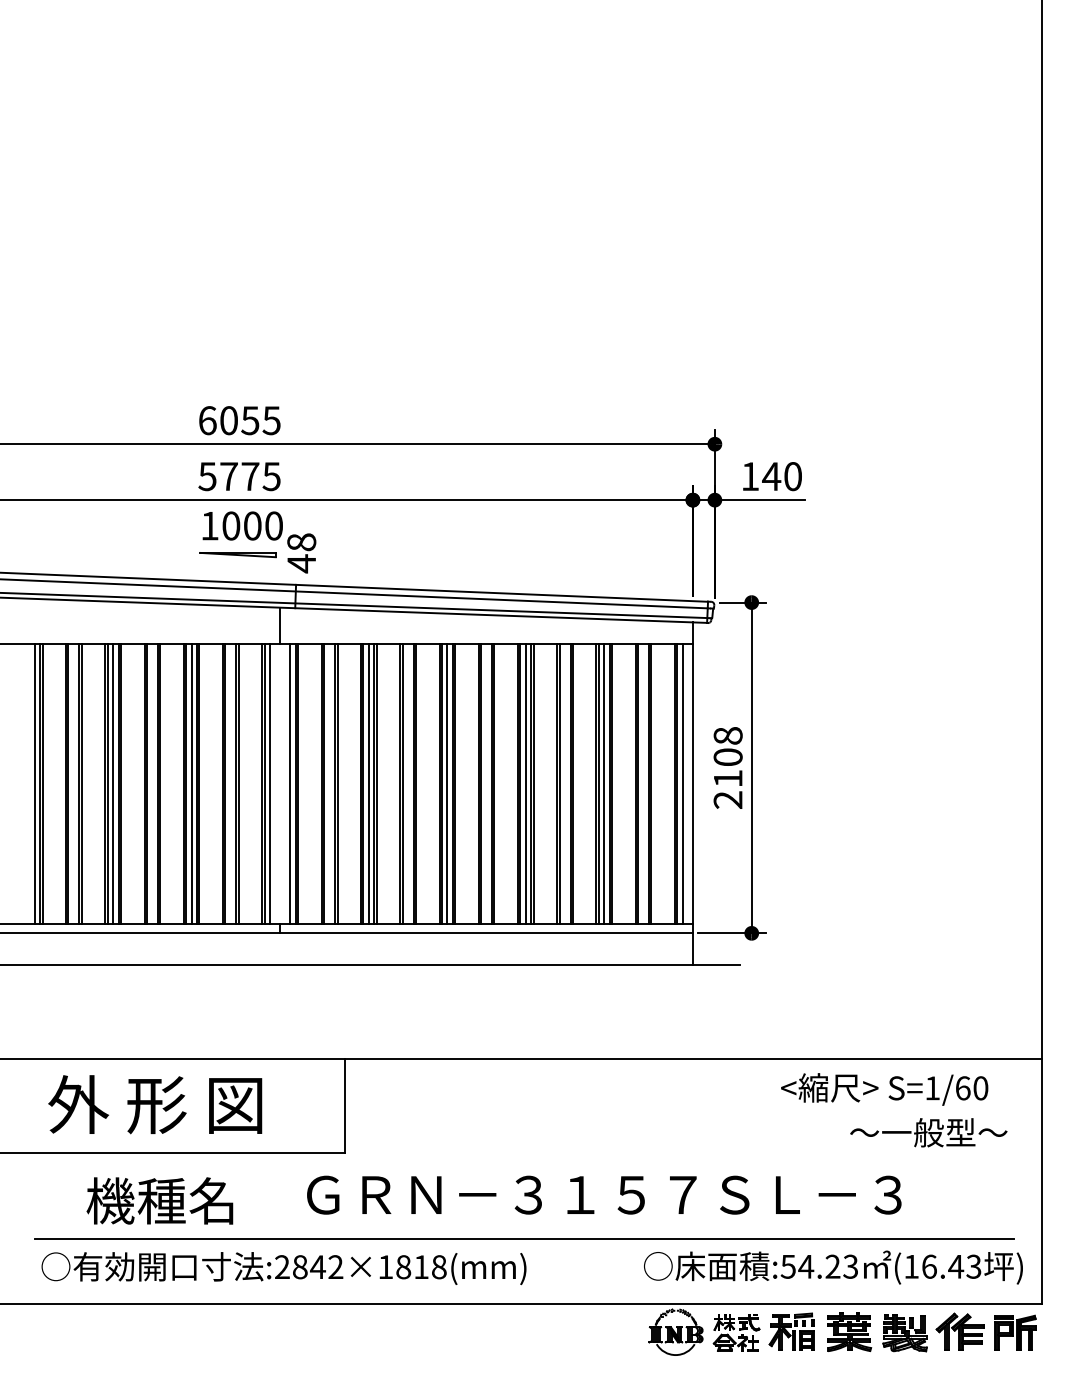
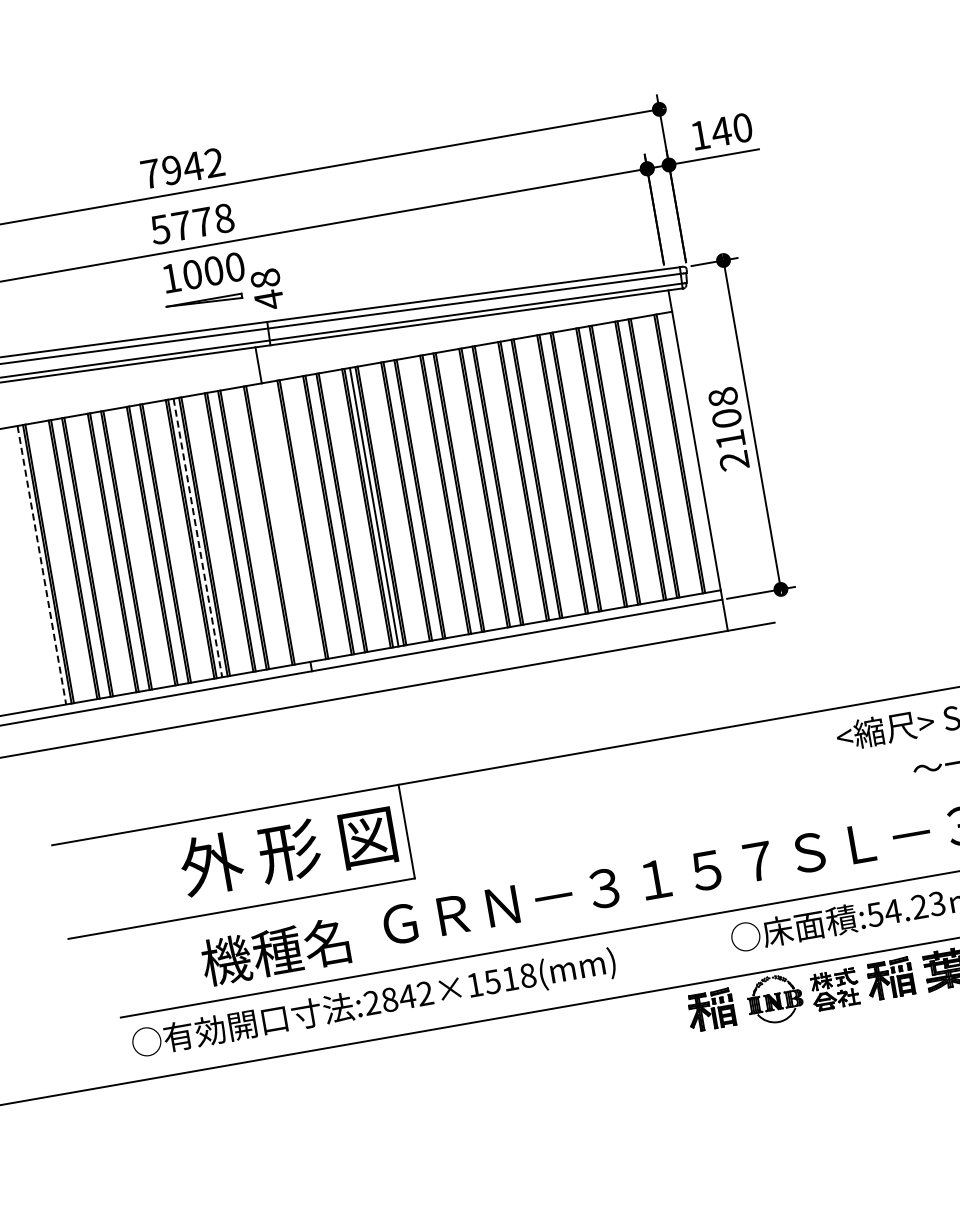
text: (239, 420) -> (182, 168), 6055 -> 7942
text: (271, 476) -> (223, 218), 5775 -> 5778
line: (113, 783) -> (120, 551), removed
line: (270, 783) -> (276, 523), removed
line: (290, 783) -> (296, 520), removed
line: (447, 783) -> (452, 493), removed
line: (525, 783) -> (529, 479), removed
line: (604, 783) -> (608, 465), removed
line: (682, 783) -> (686, 452), removed
line: (34, 784) -> (41, 565), solid -> dashed
line: (191, 784) -> (197, 538), solid -> dashed
text: (155, 1104) -> (288, 850), moved
text: (159, 1200) -> (275, 951), moved
text: (403, 1267) -> (492, 982), :2842×1818(mm) -> :2842×1518(mm)
part: (611, 1331) -> (710, 1009), added

